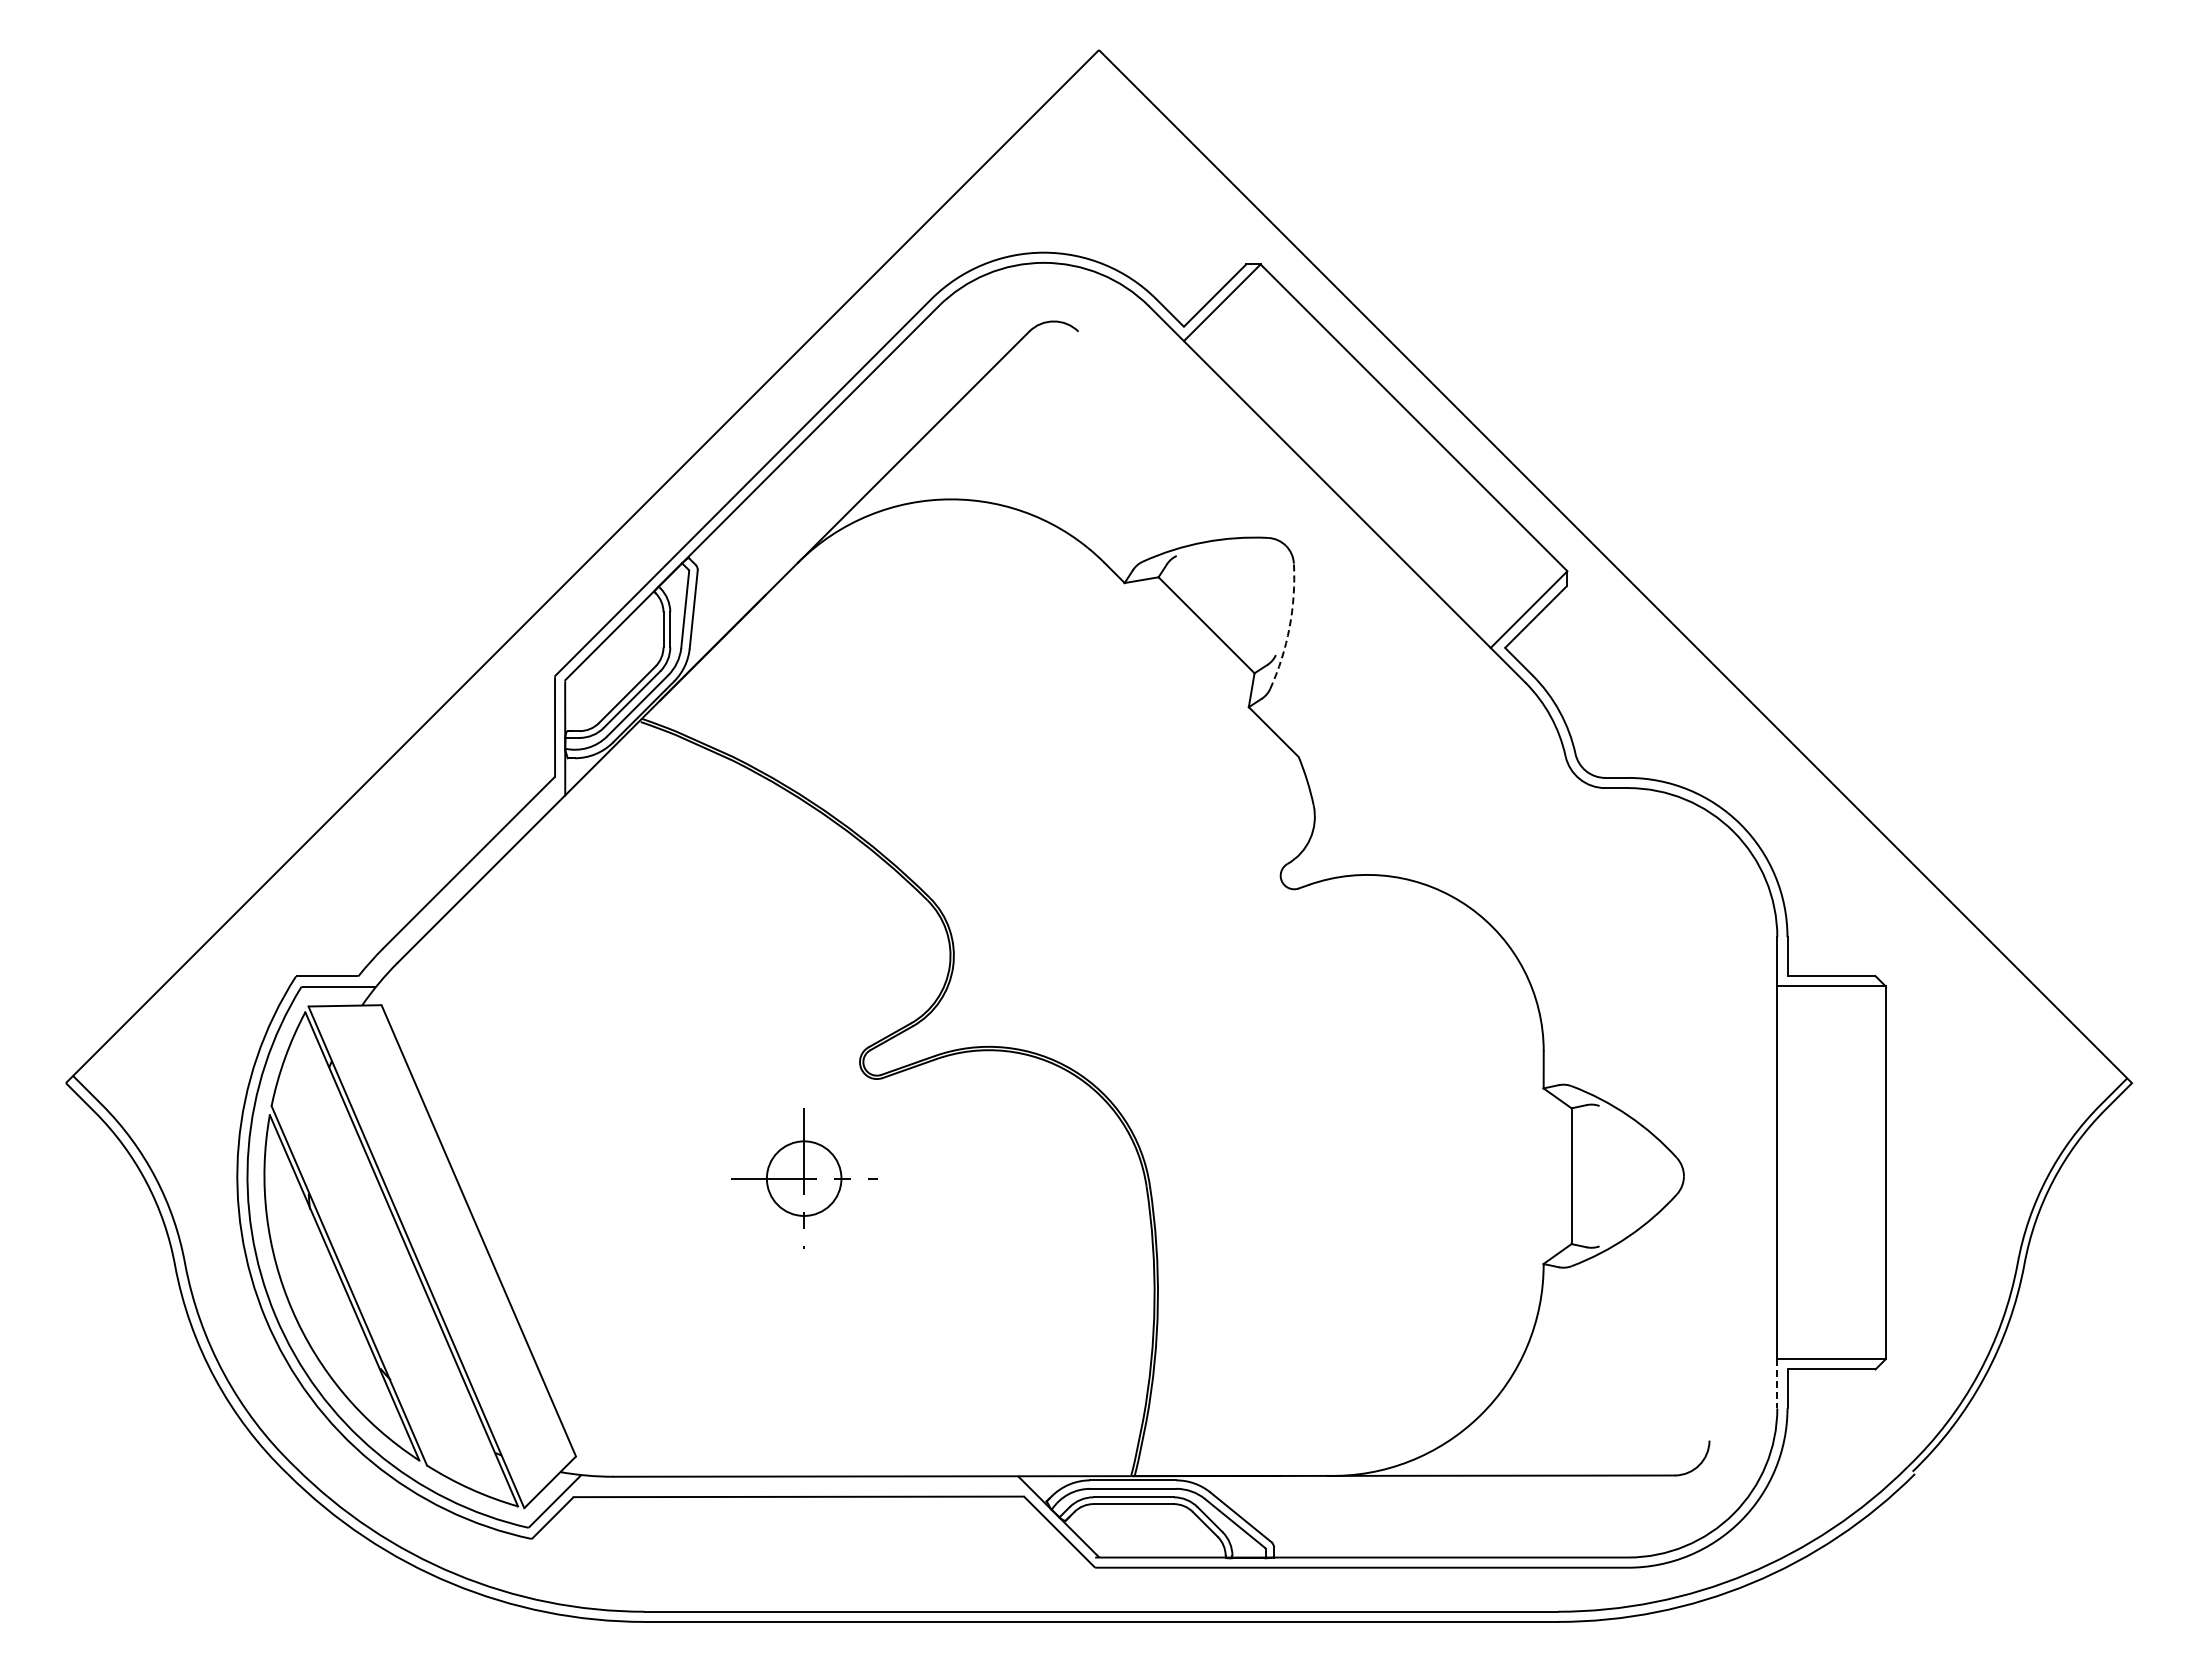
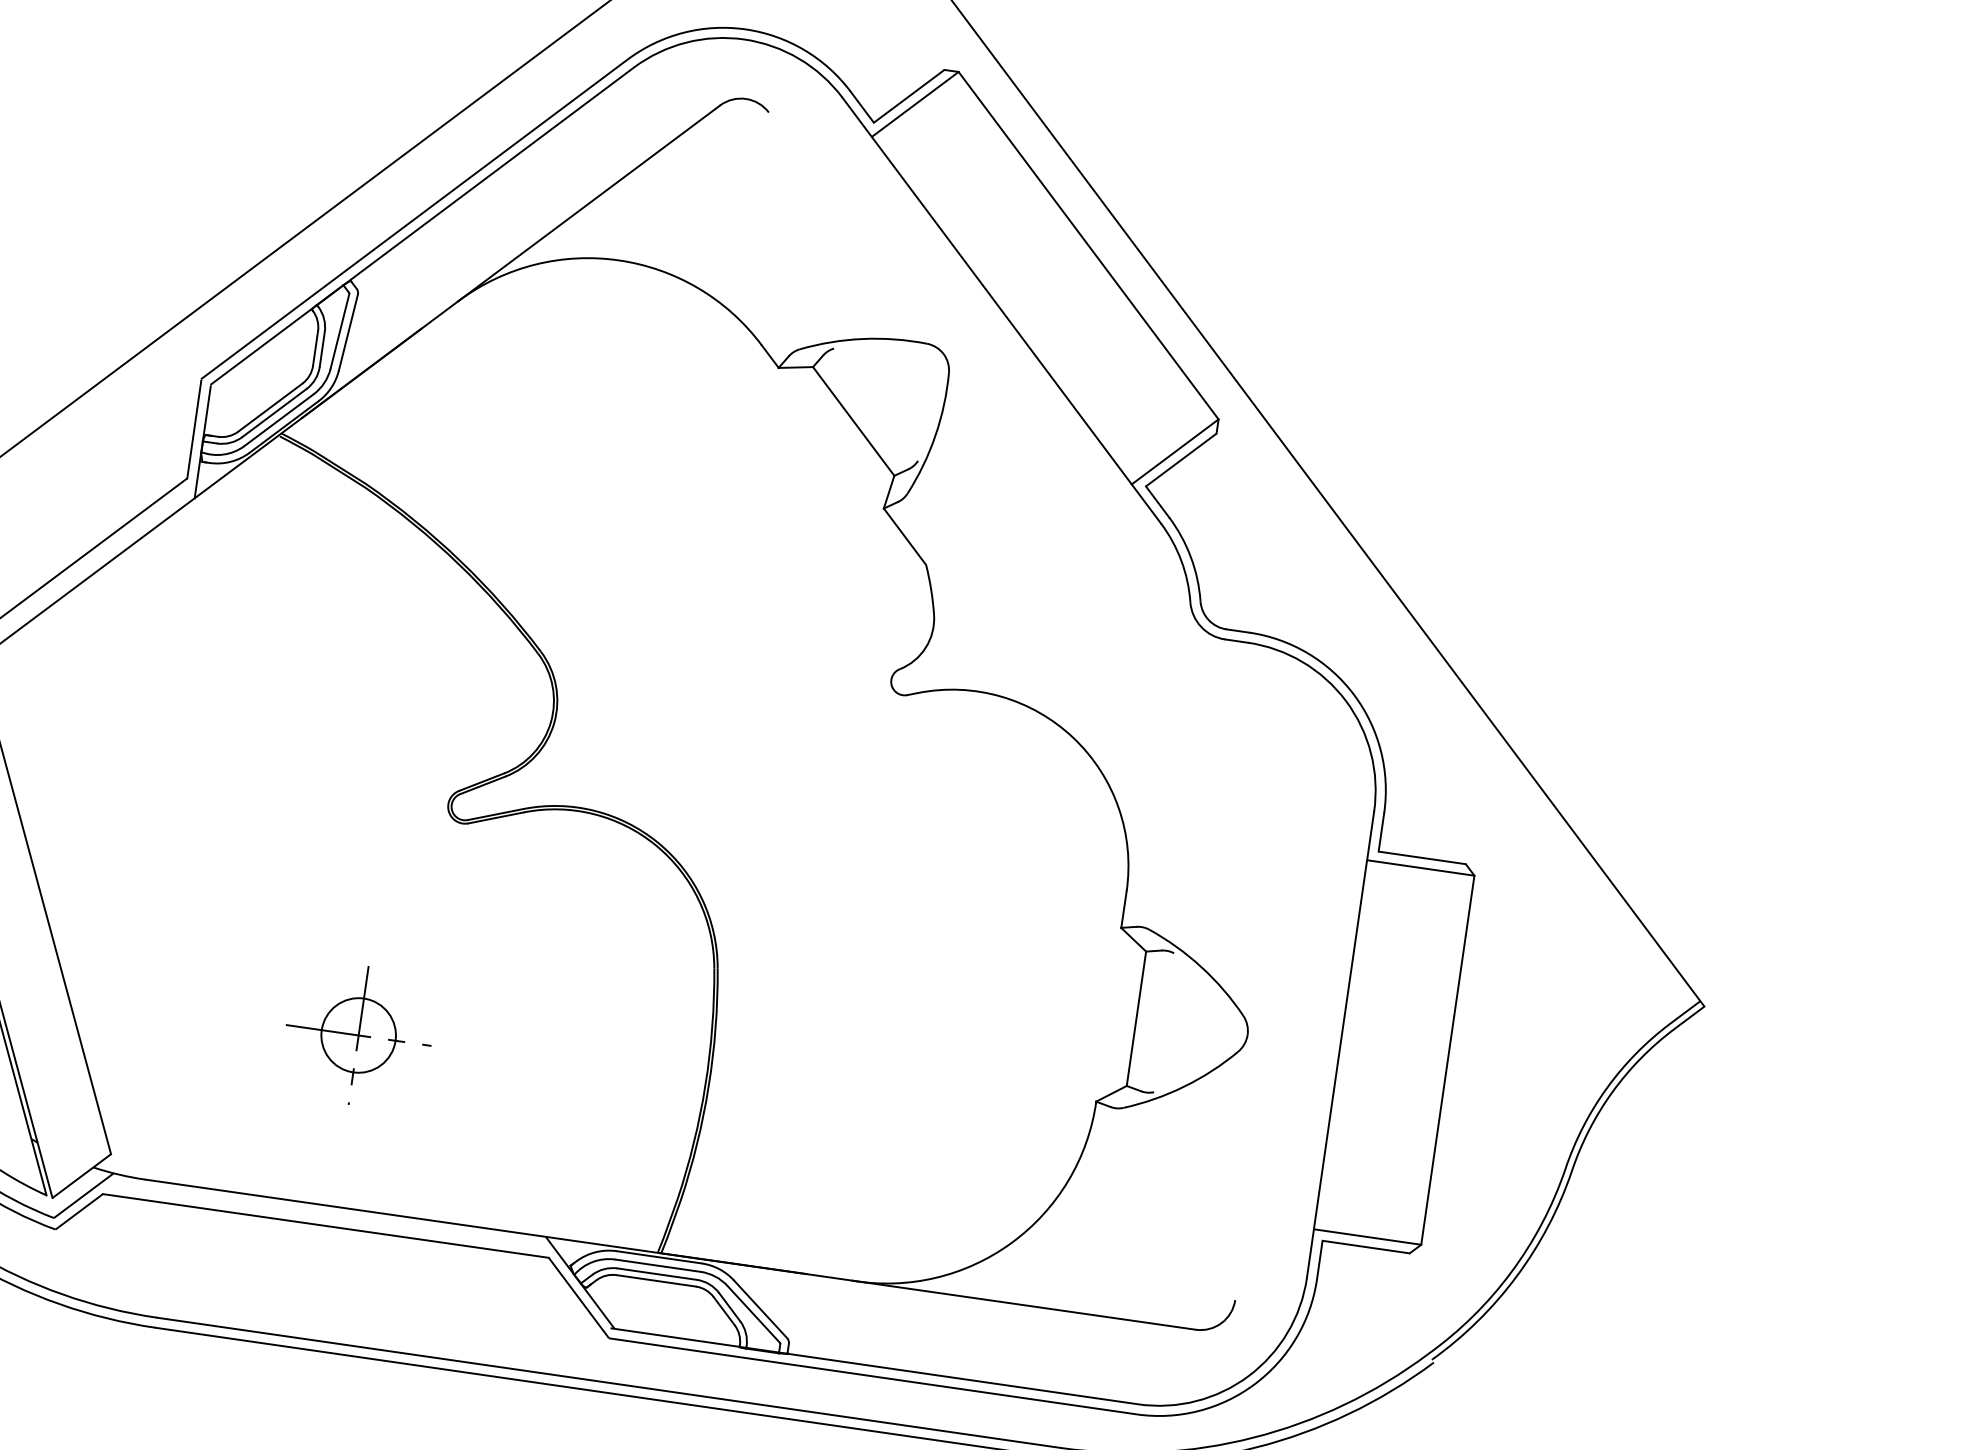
arc: (1289, 627) -> (935, 435), dashed -> solid
part: (804, 1178) -> (359, 1035), moved
line: (1777, 1383) -> (1310, 1253), dashed -> solid

